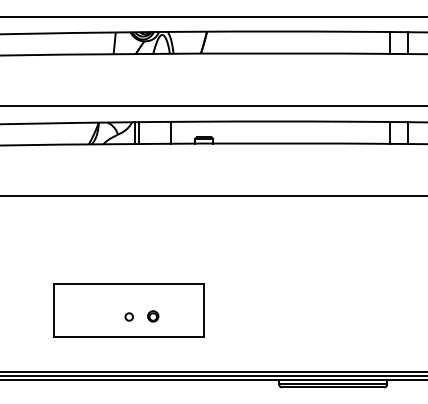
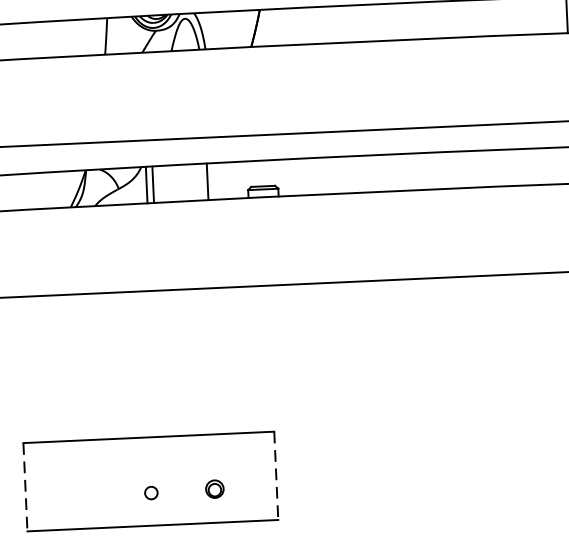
line: (54, 310) -> (25, 487), solid -> dashed
line: (204, 310) -> (276, 476), solid -> dashed
part: (153, 316) -> (215, 489), moved

